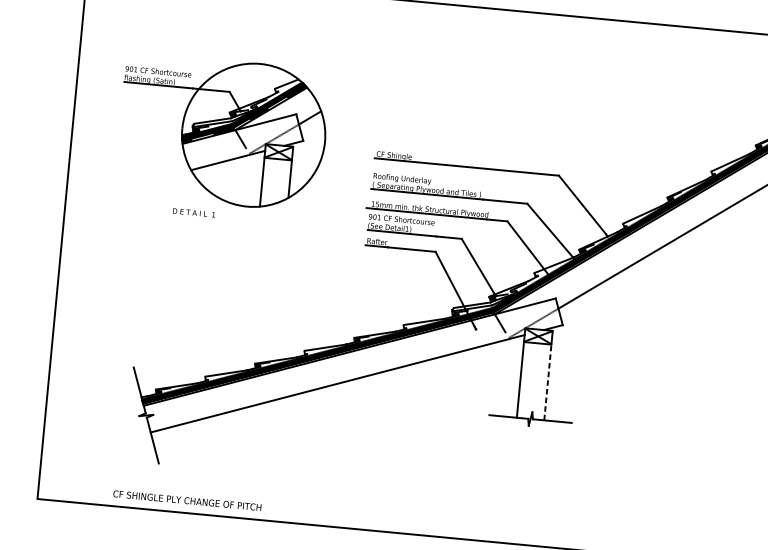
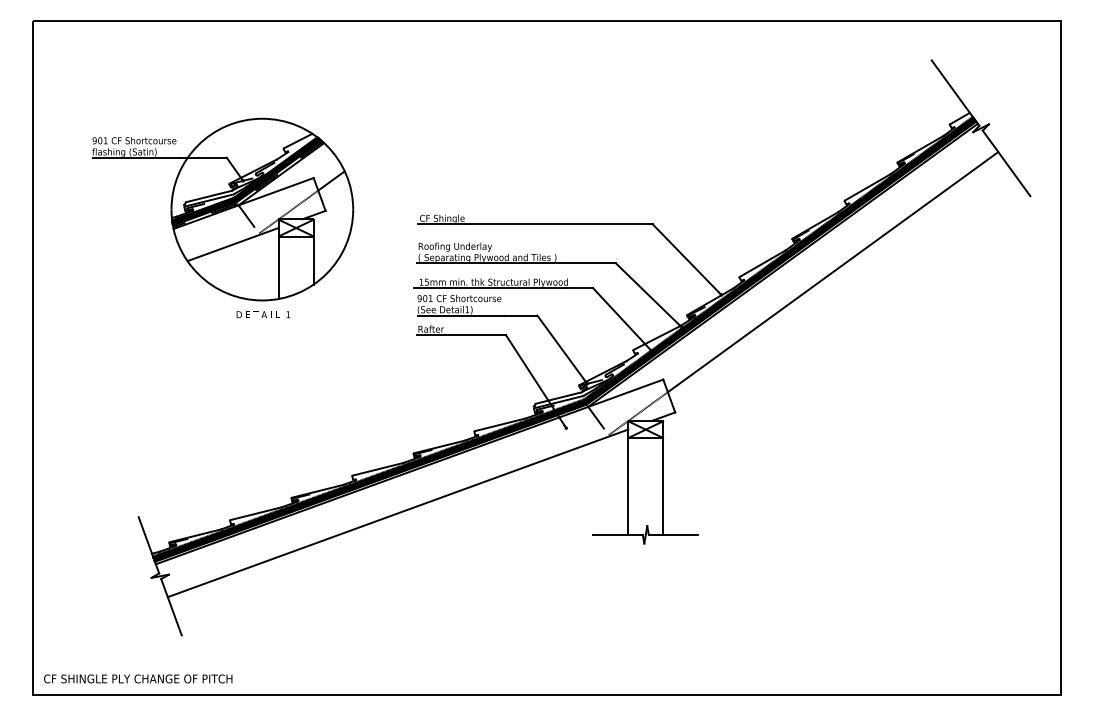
text: (194, 212) -> (263, 314), moved
line: (548, 382) -> (663, 486), dashed -> solid
text: (187, 500) -> (138, 678), moved

